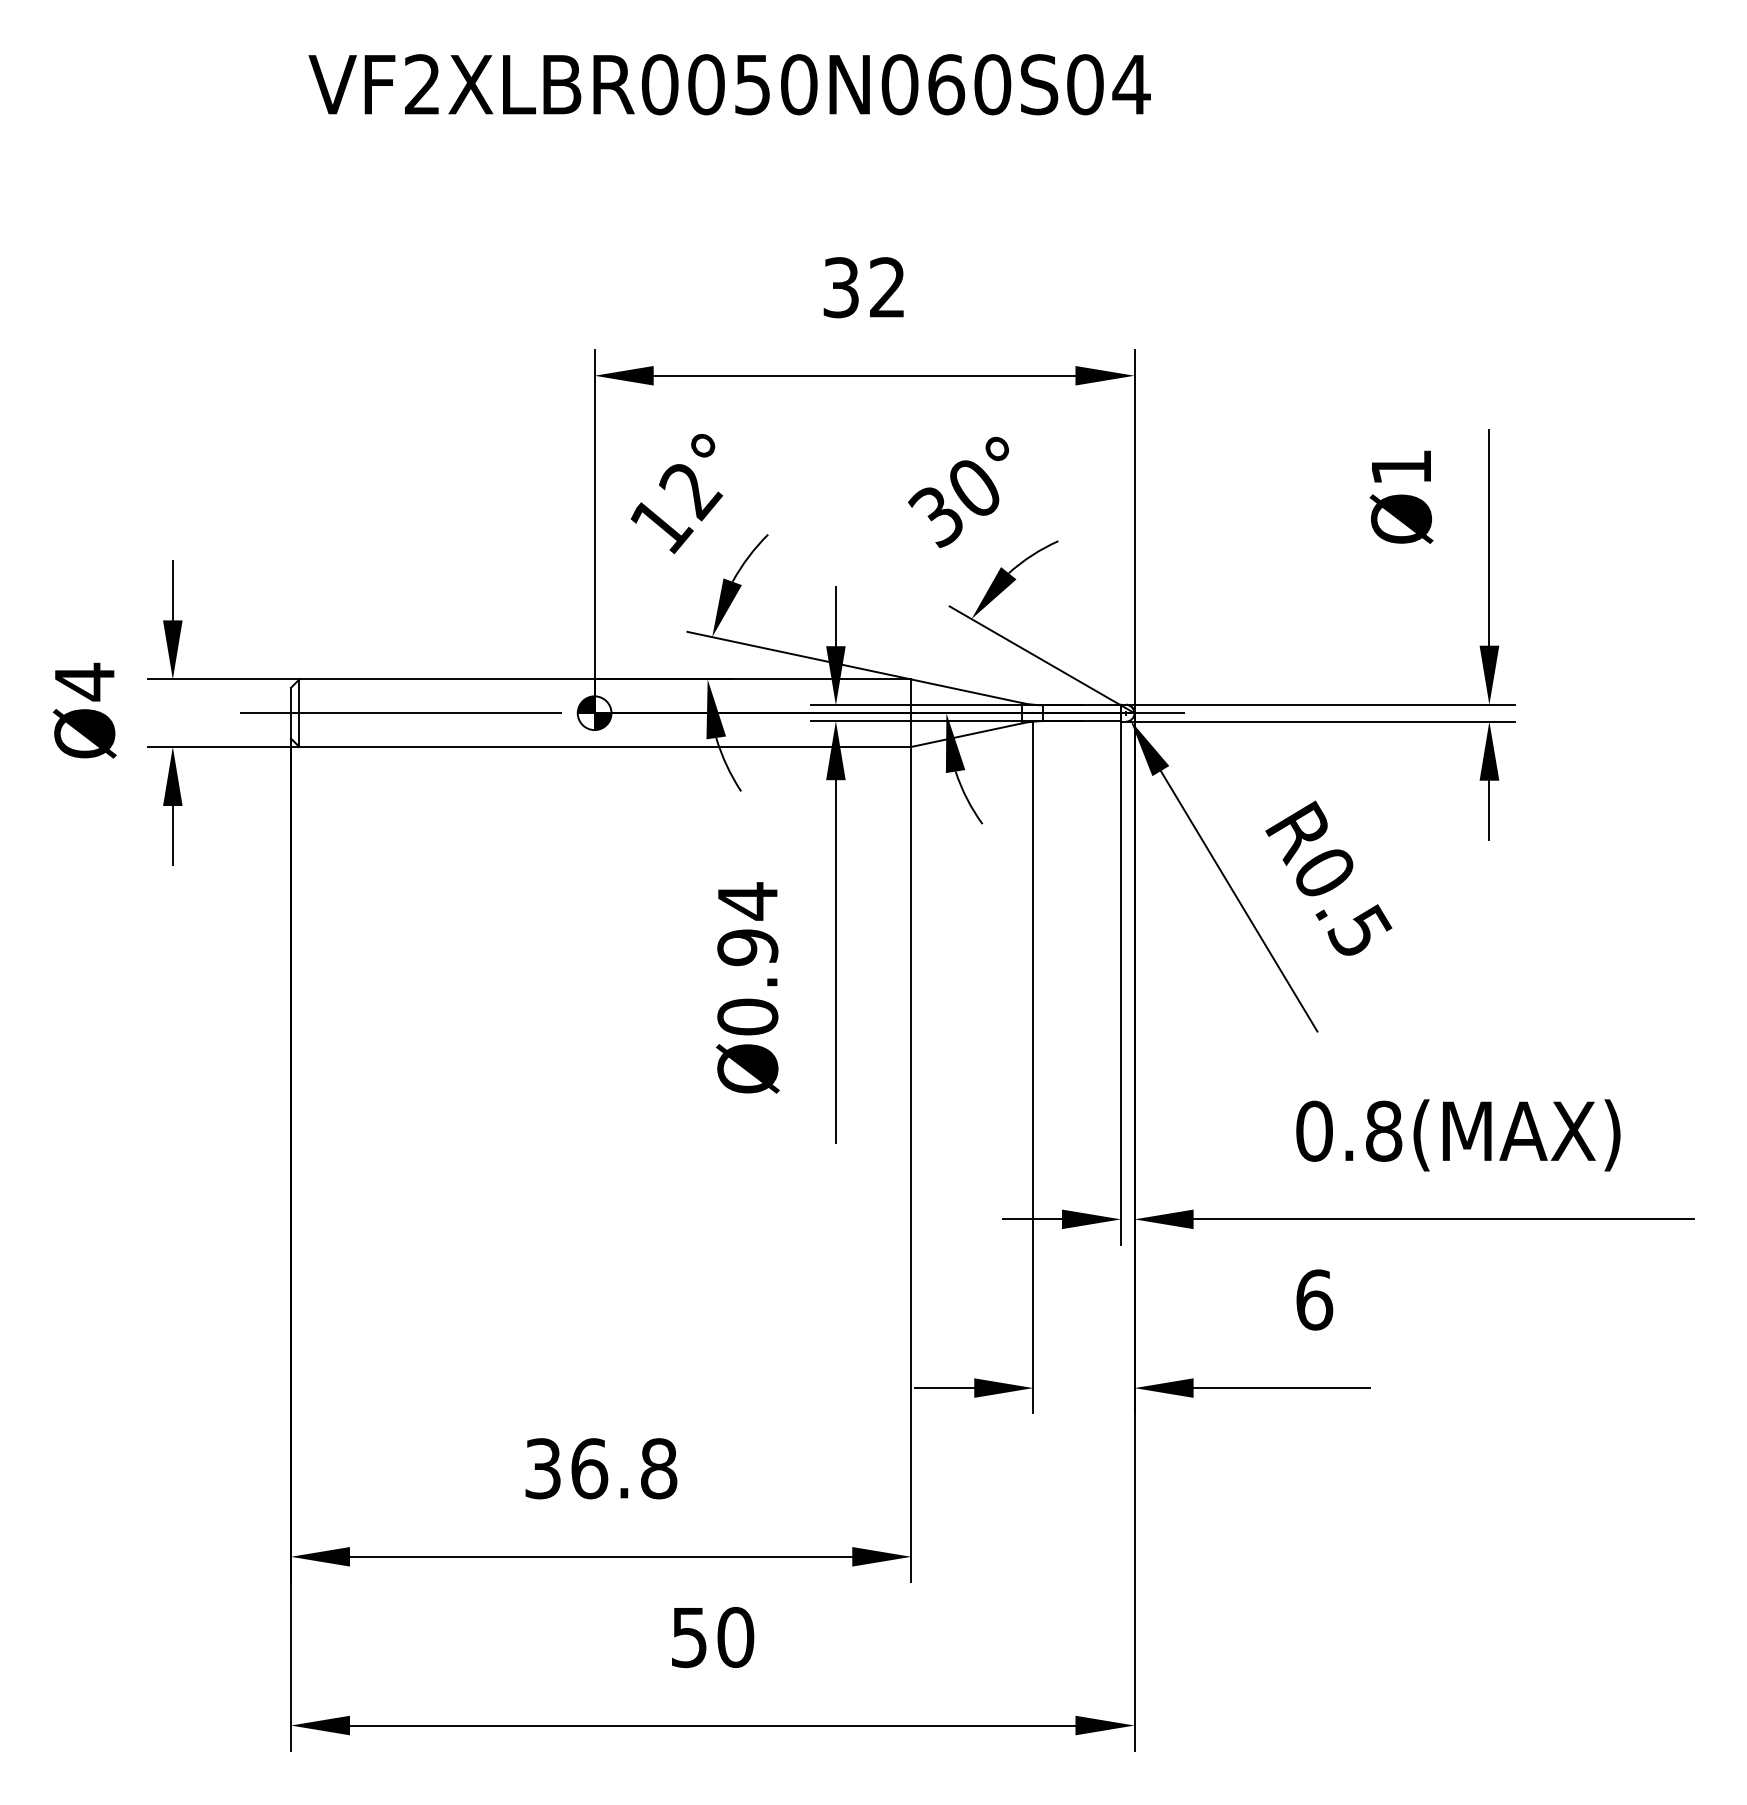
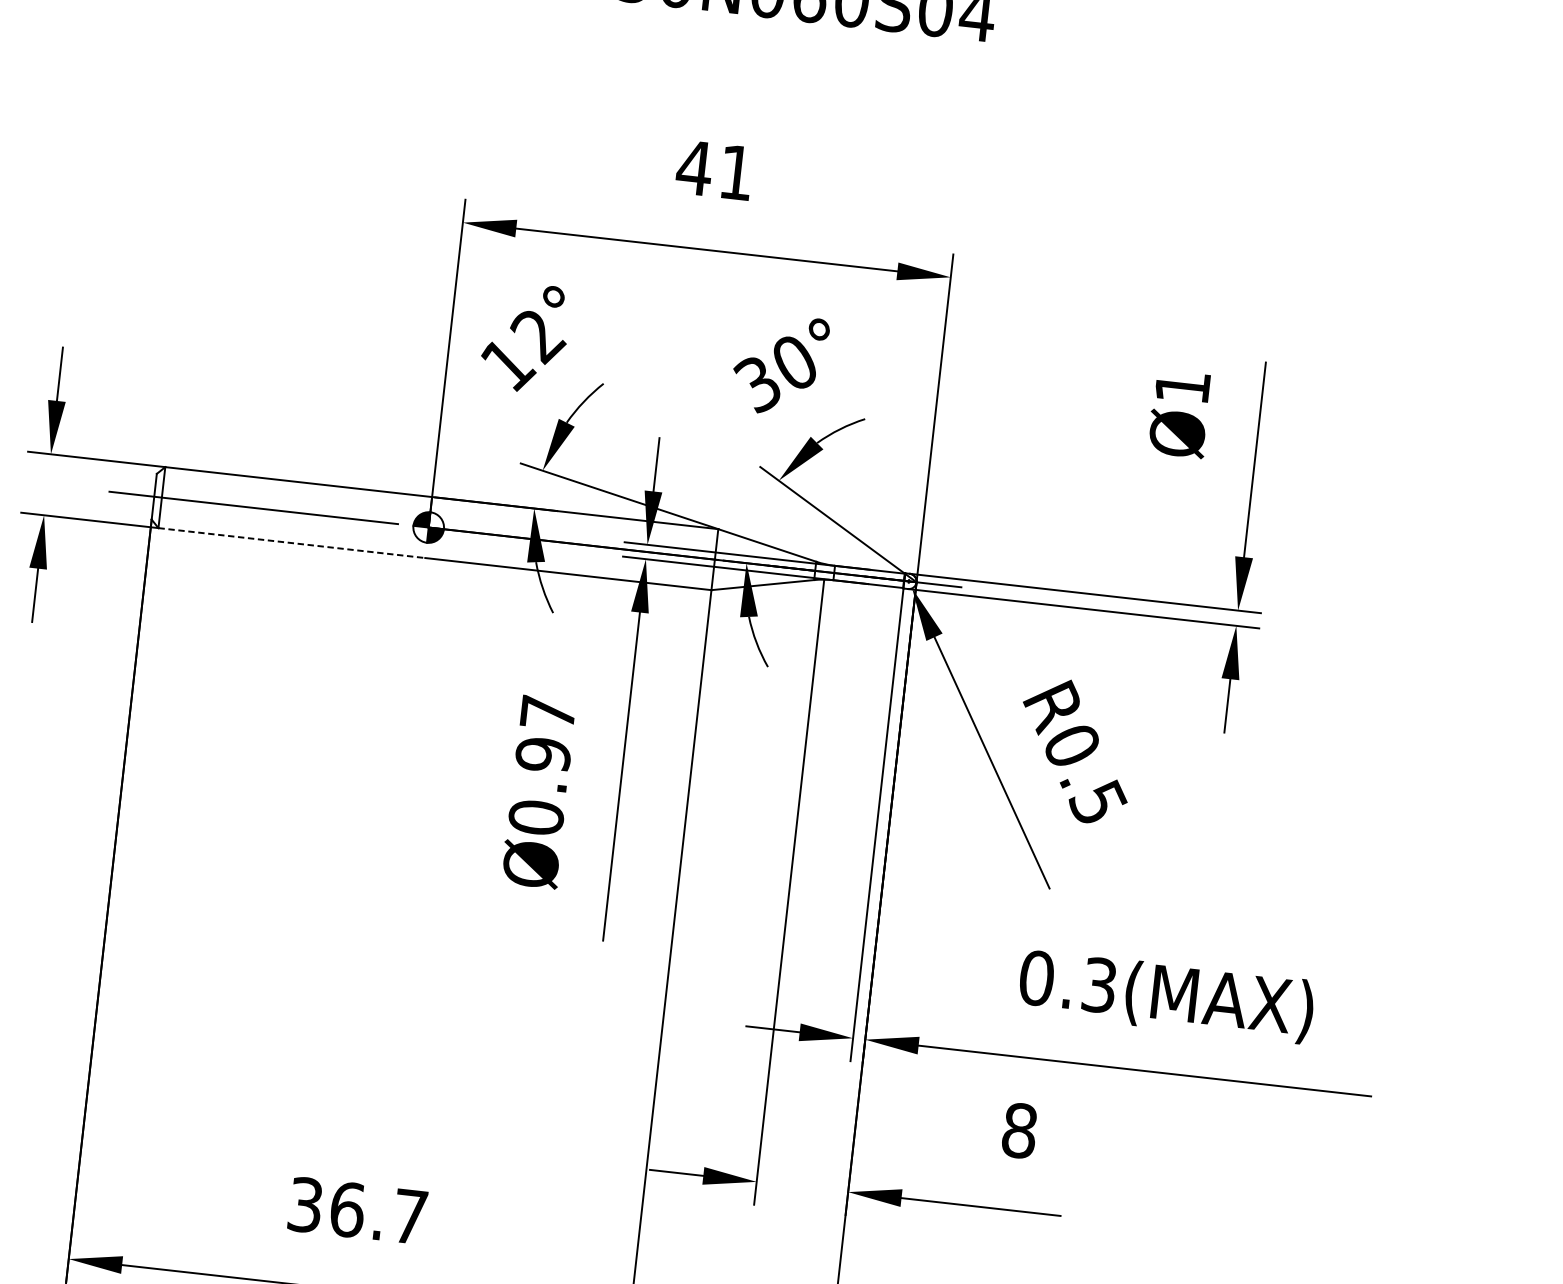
text: (862, 287) -> (713, 170), 32 -> 41
line: (447, 746) -> (292, 542), solid -> dashed
text: (747, 901) -> (547, 713), Ø0.94 -> Ø0.97
text: (1384, 1130) -> (1100, 984), 0.8(MAX) -> 0.3(MAX)
text: (1314, 1299) -> (1019, 1130), 6 -> 8
text: (659, 1468) -> (410, 1216), 36.8 -> 36.7

